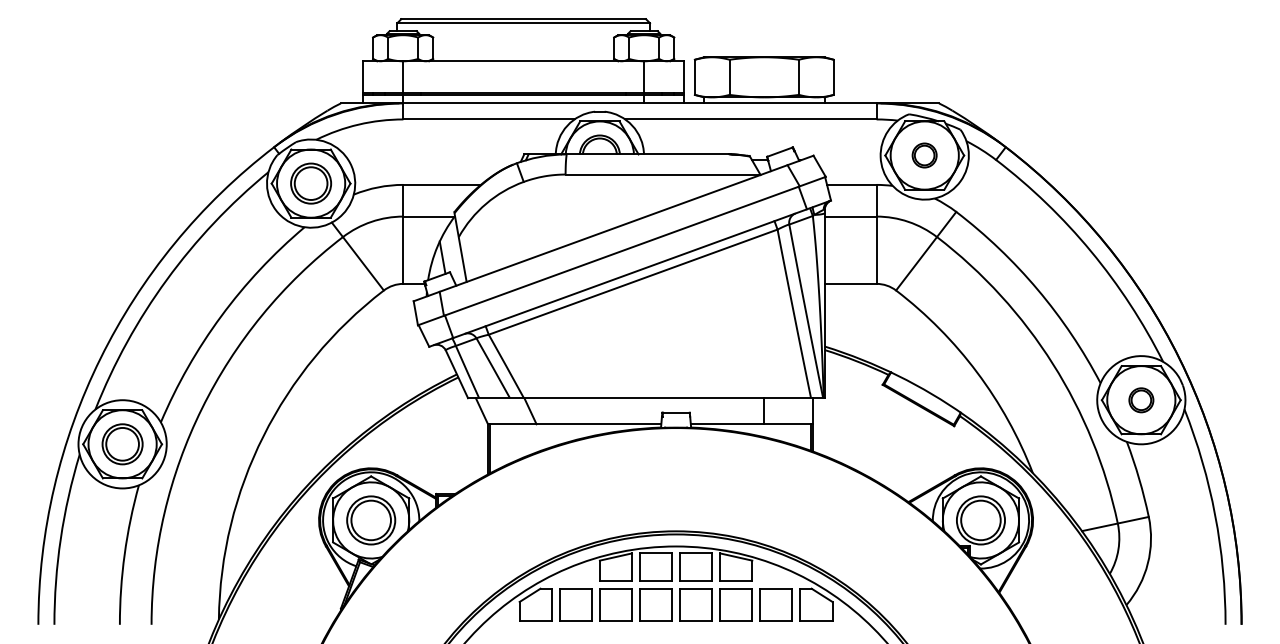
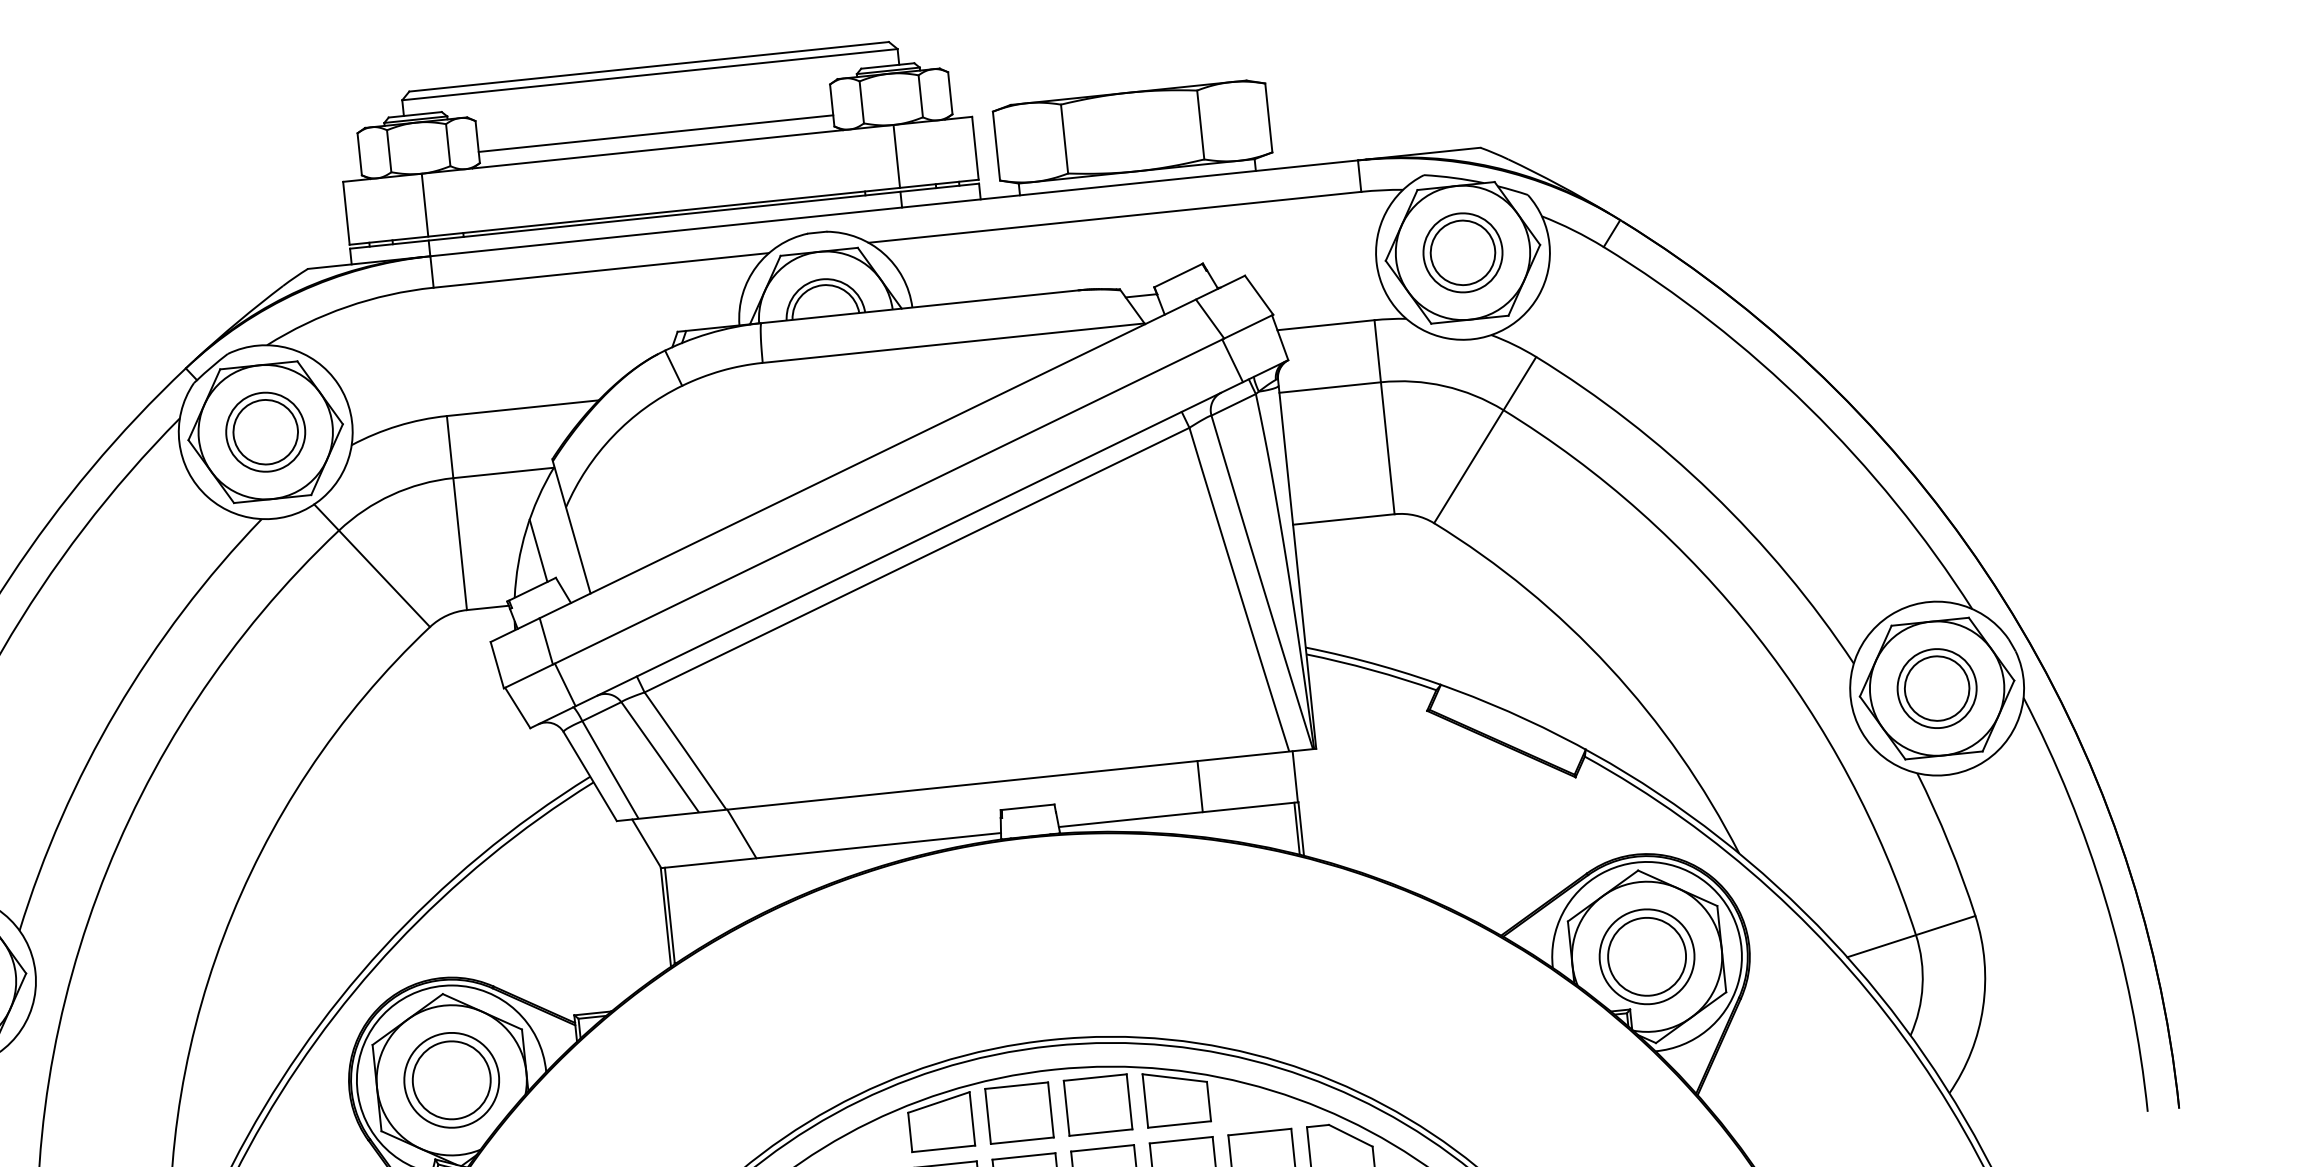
line: (523, 53) -> (655, 134), added
part: (924, 155) -> (1462, 252), size x1.67
part: (1141, 400) -> (1937, 689), size x1.67

